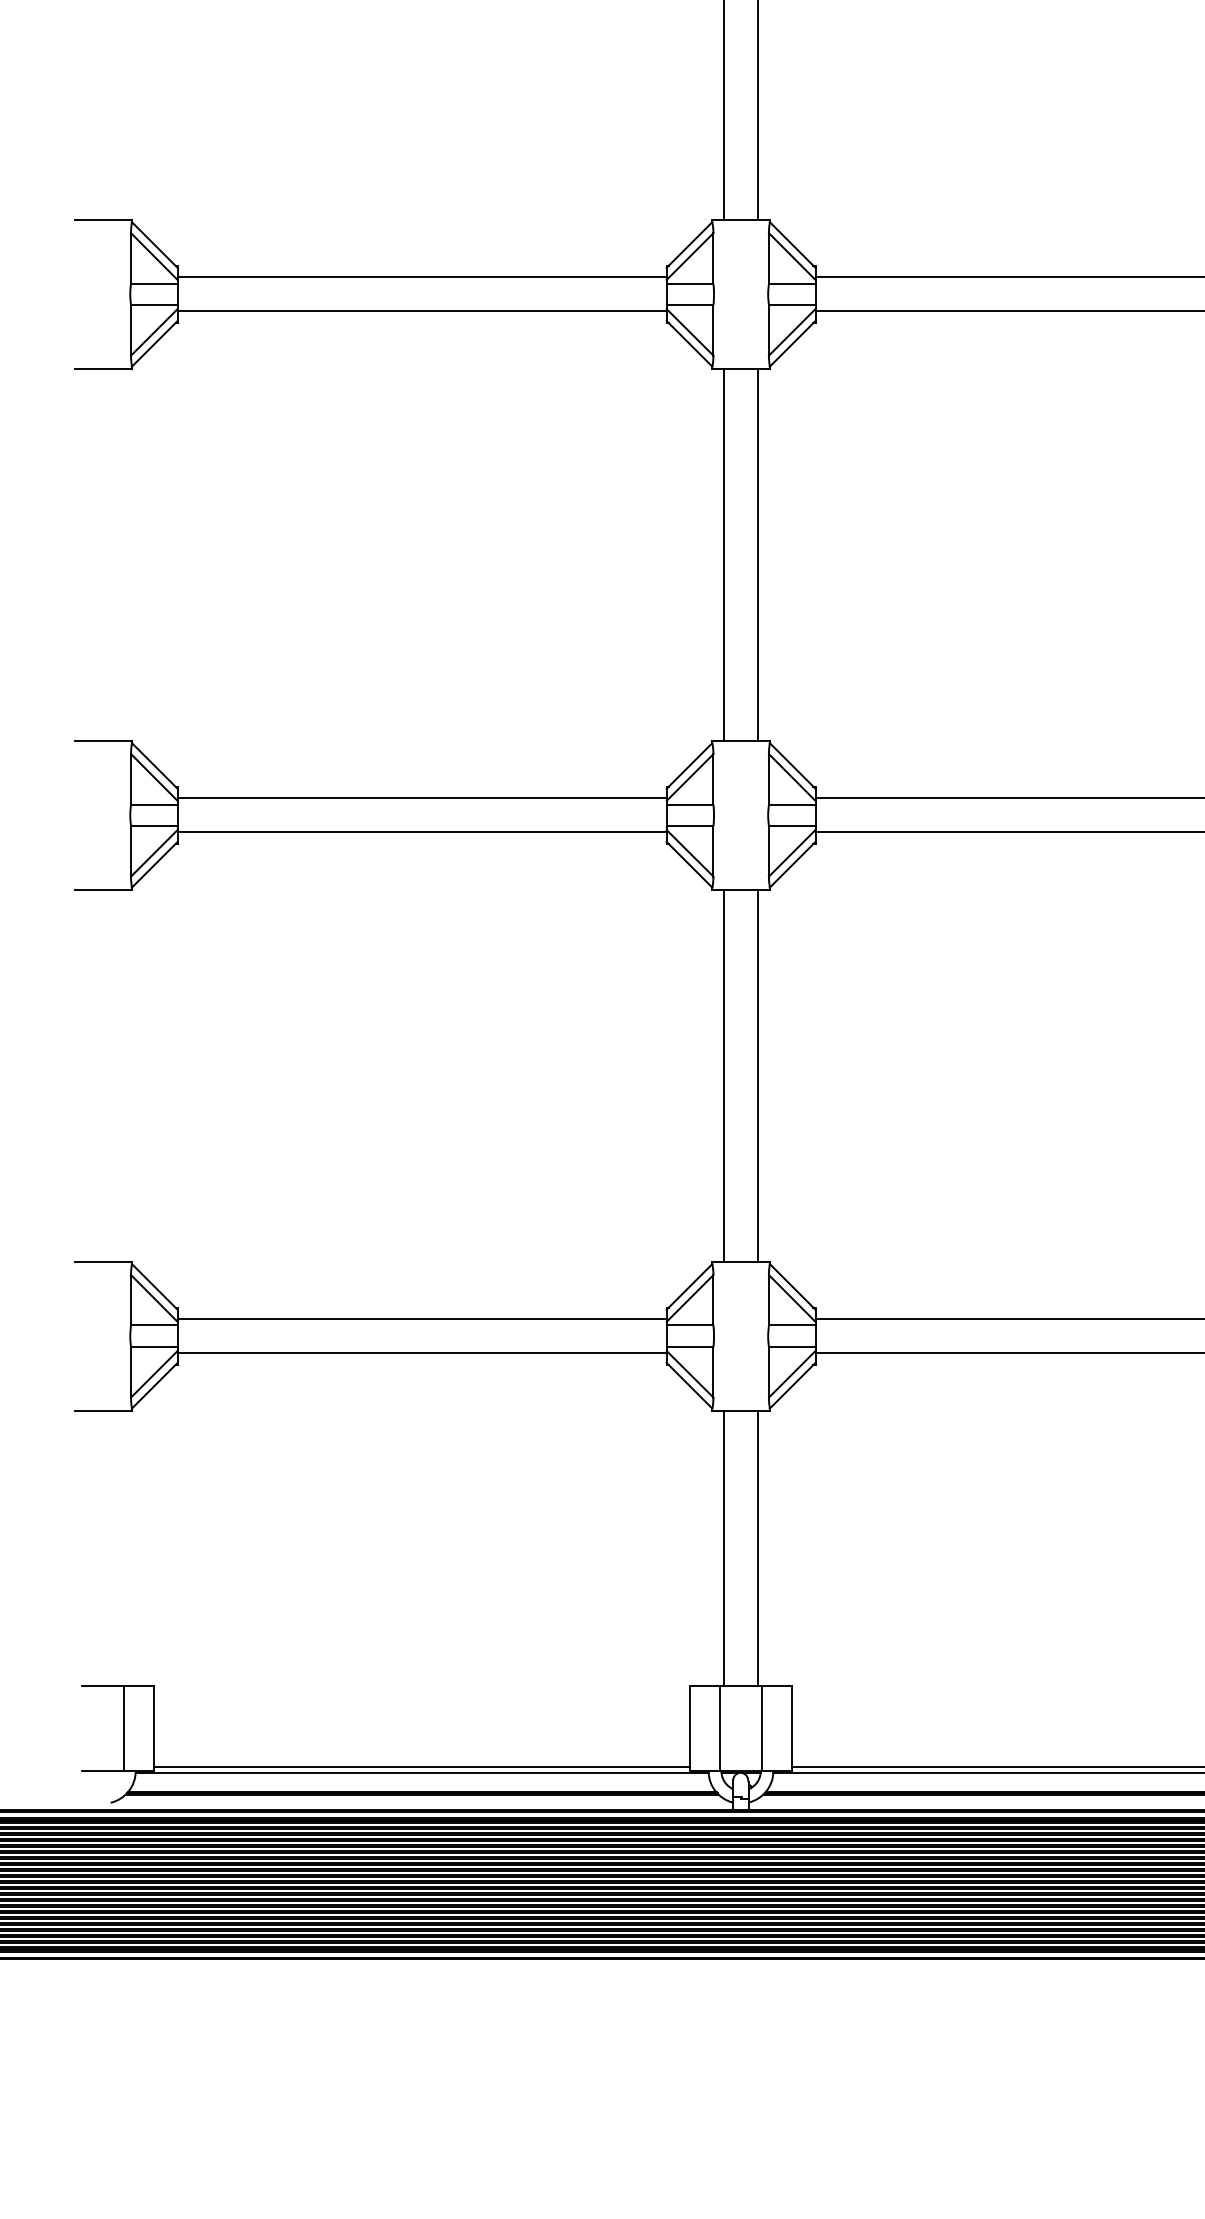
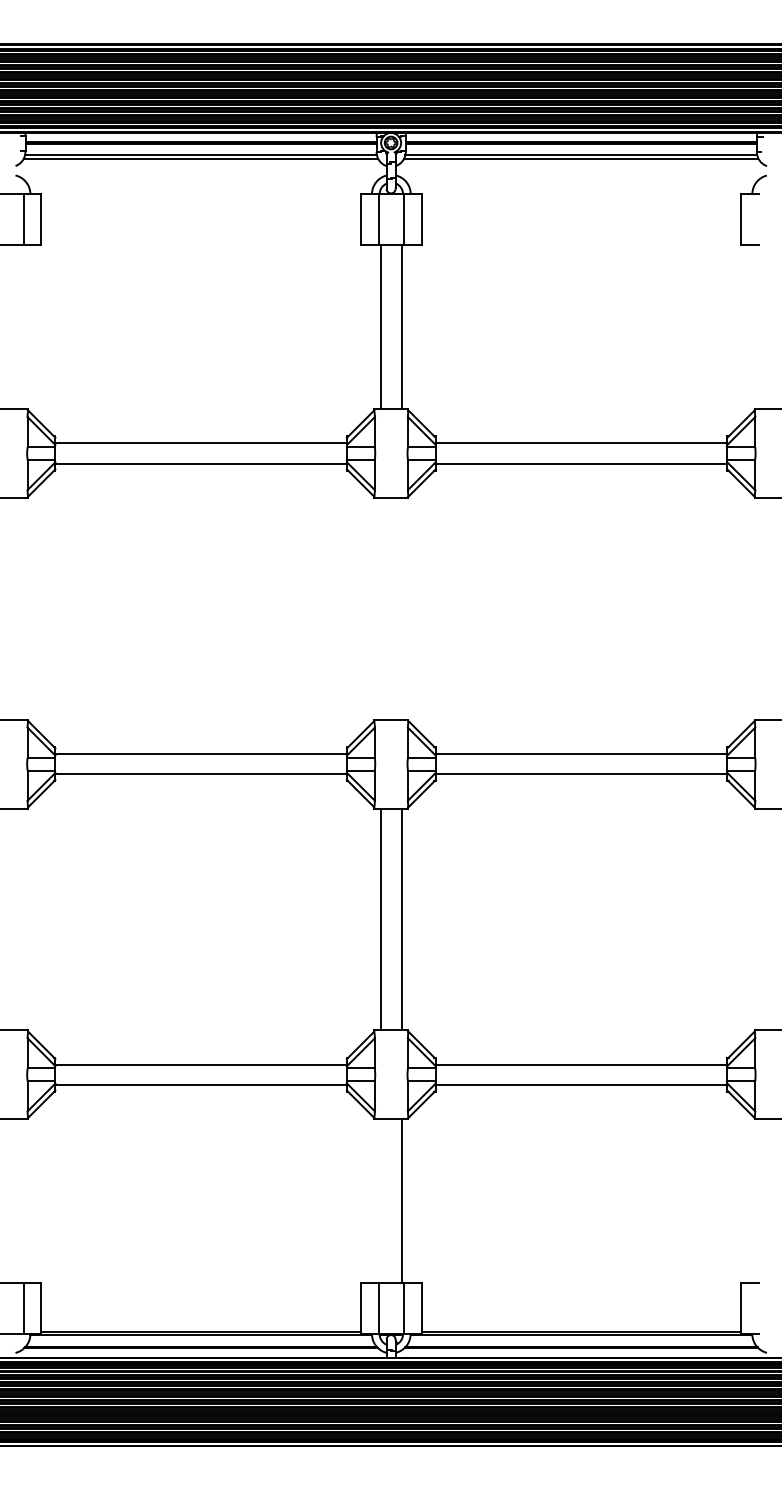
line: (724, 554) -> (381, 608), removed
line: (758, 554) -> (401, 608), removed
line: (724, 1548) -> (381, 1201), removed

